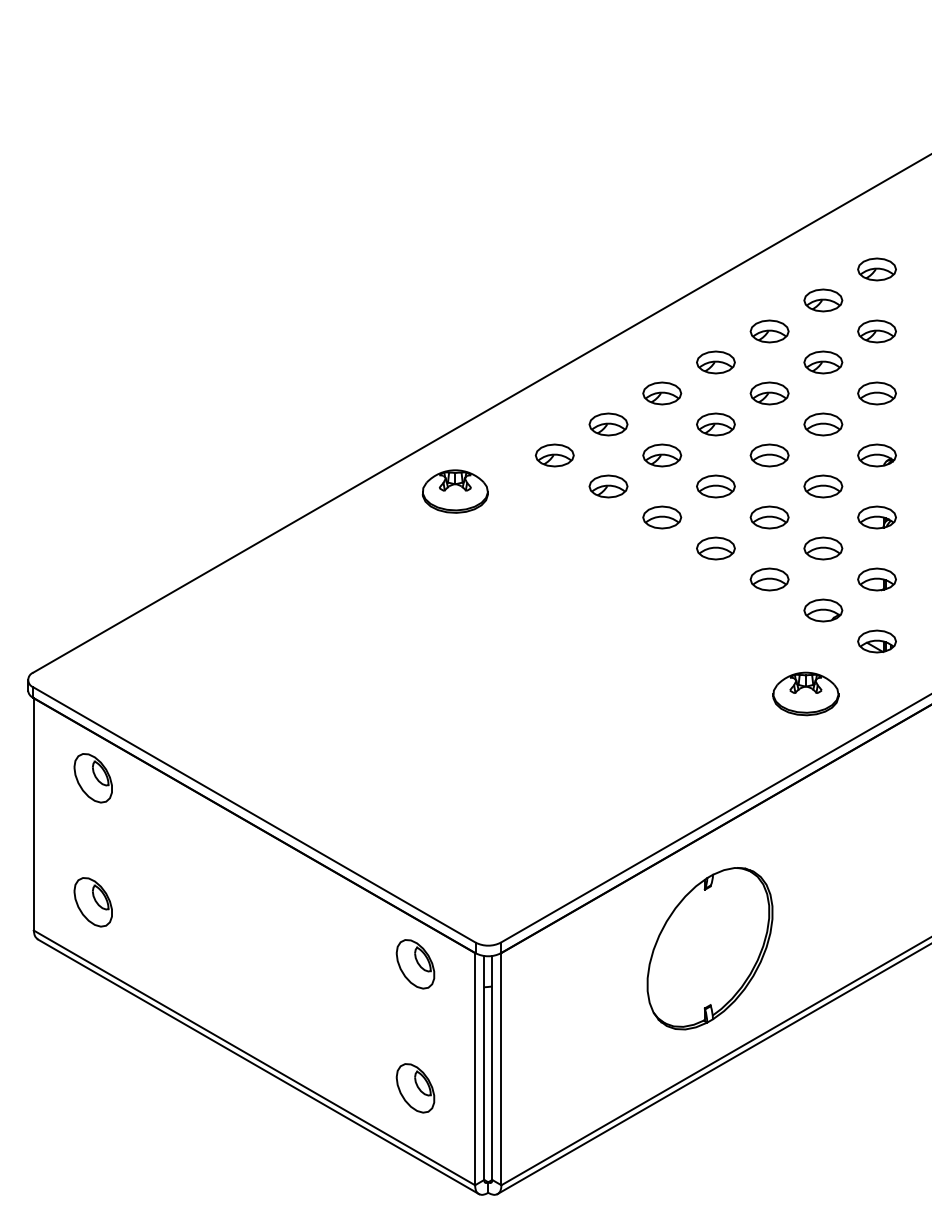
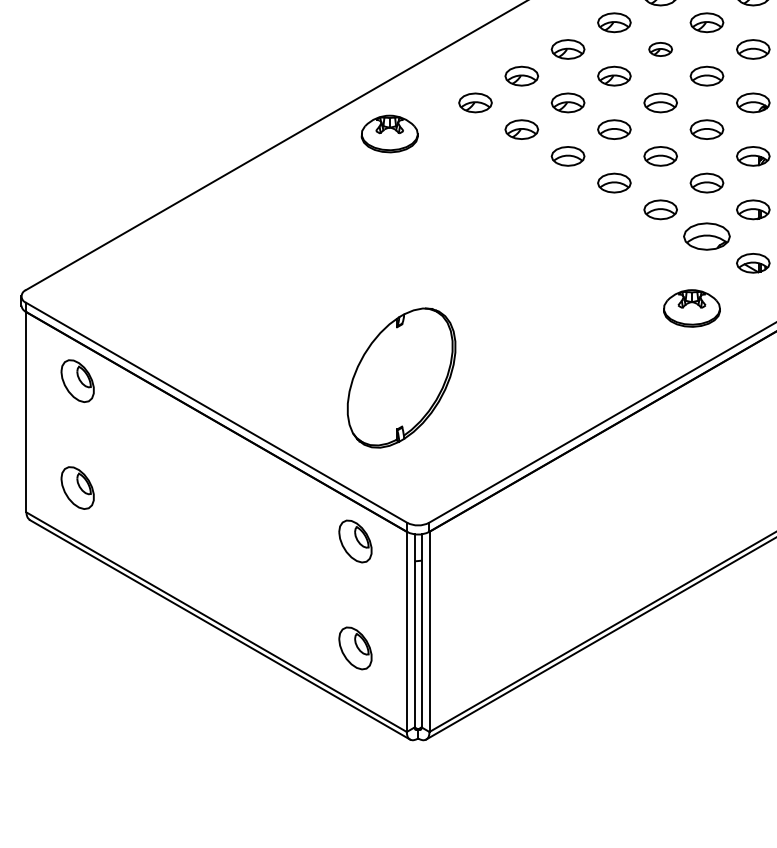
part: (769, 393) -> (660, 49), size x0.7
part: (823, 610) -> (707, 236), size x1.4
part: (709, 948) -> (401, 377), moved

